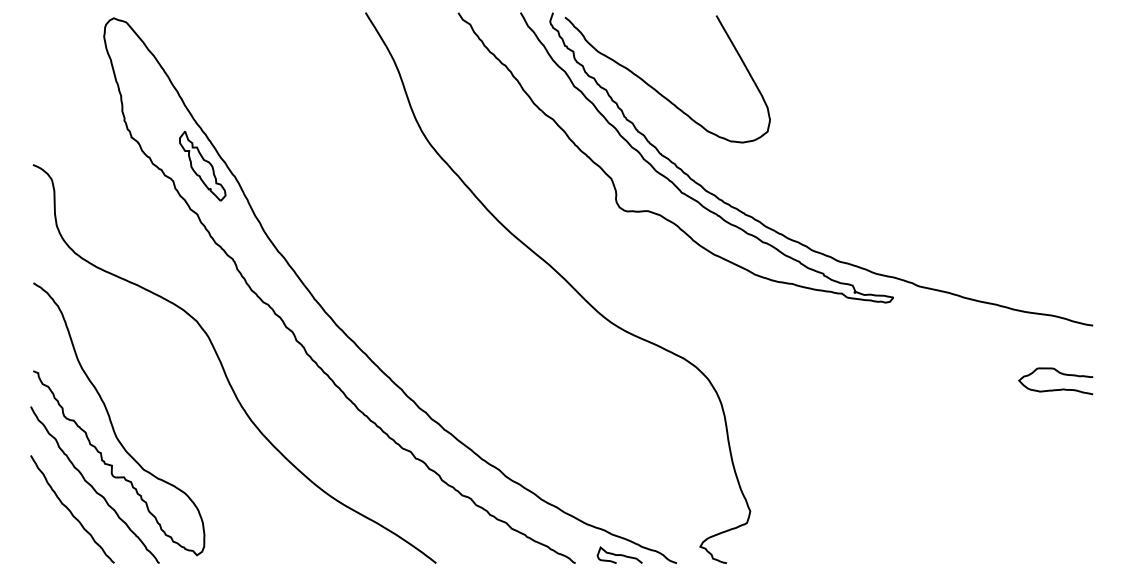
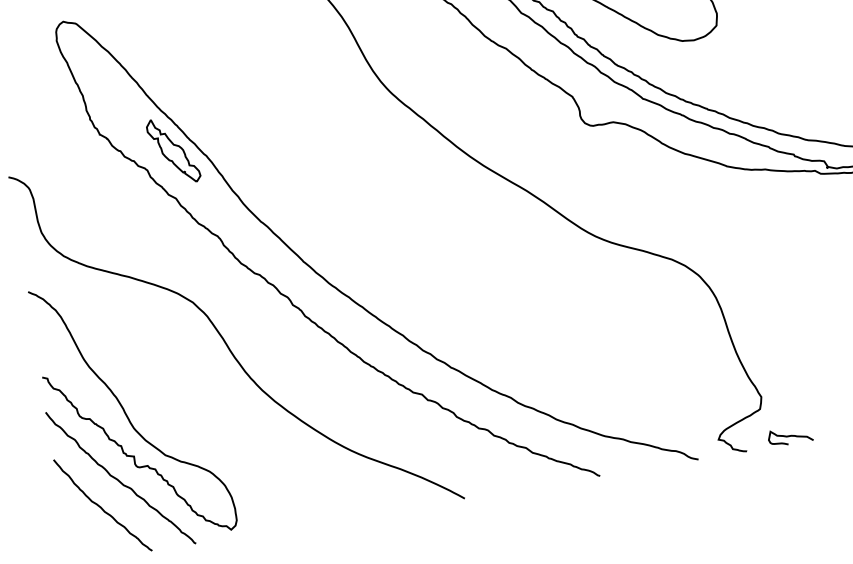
curve: (619, 554) -> (789, 435), moved

